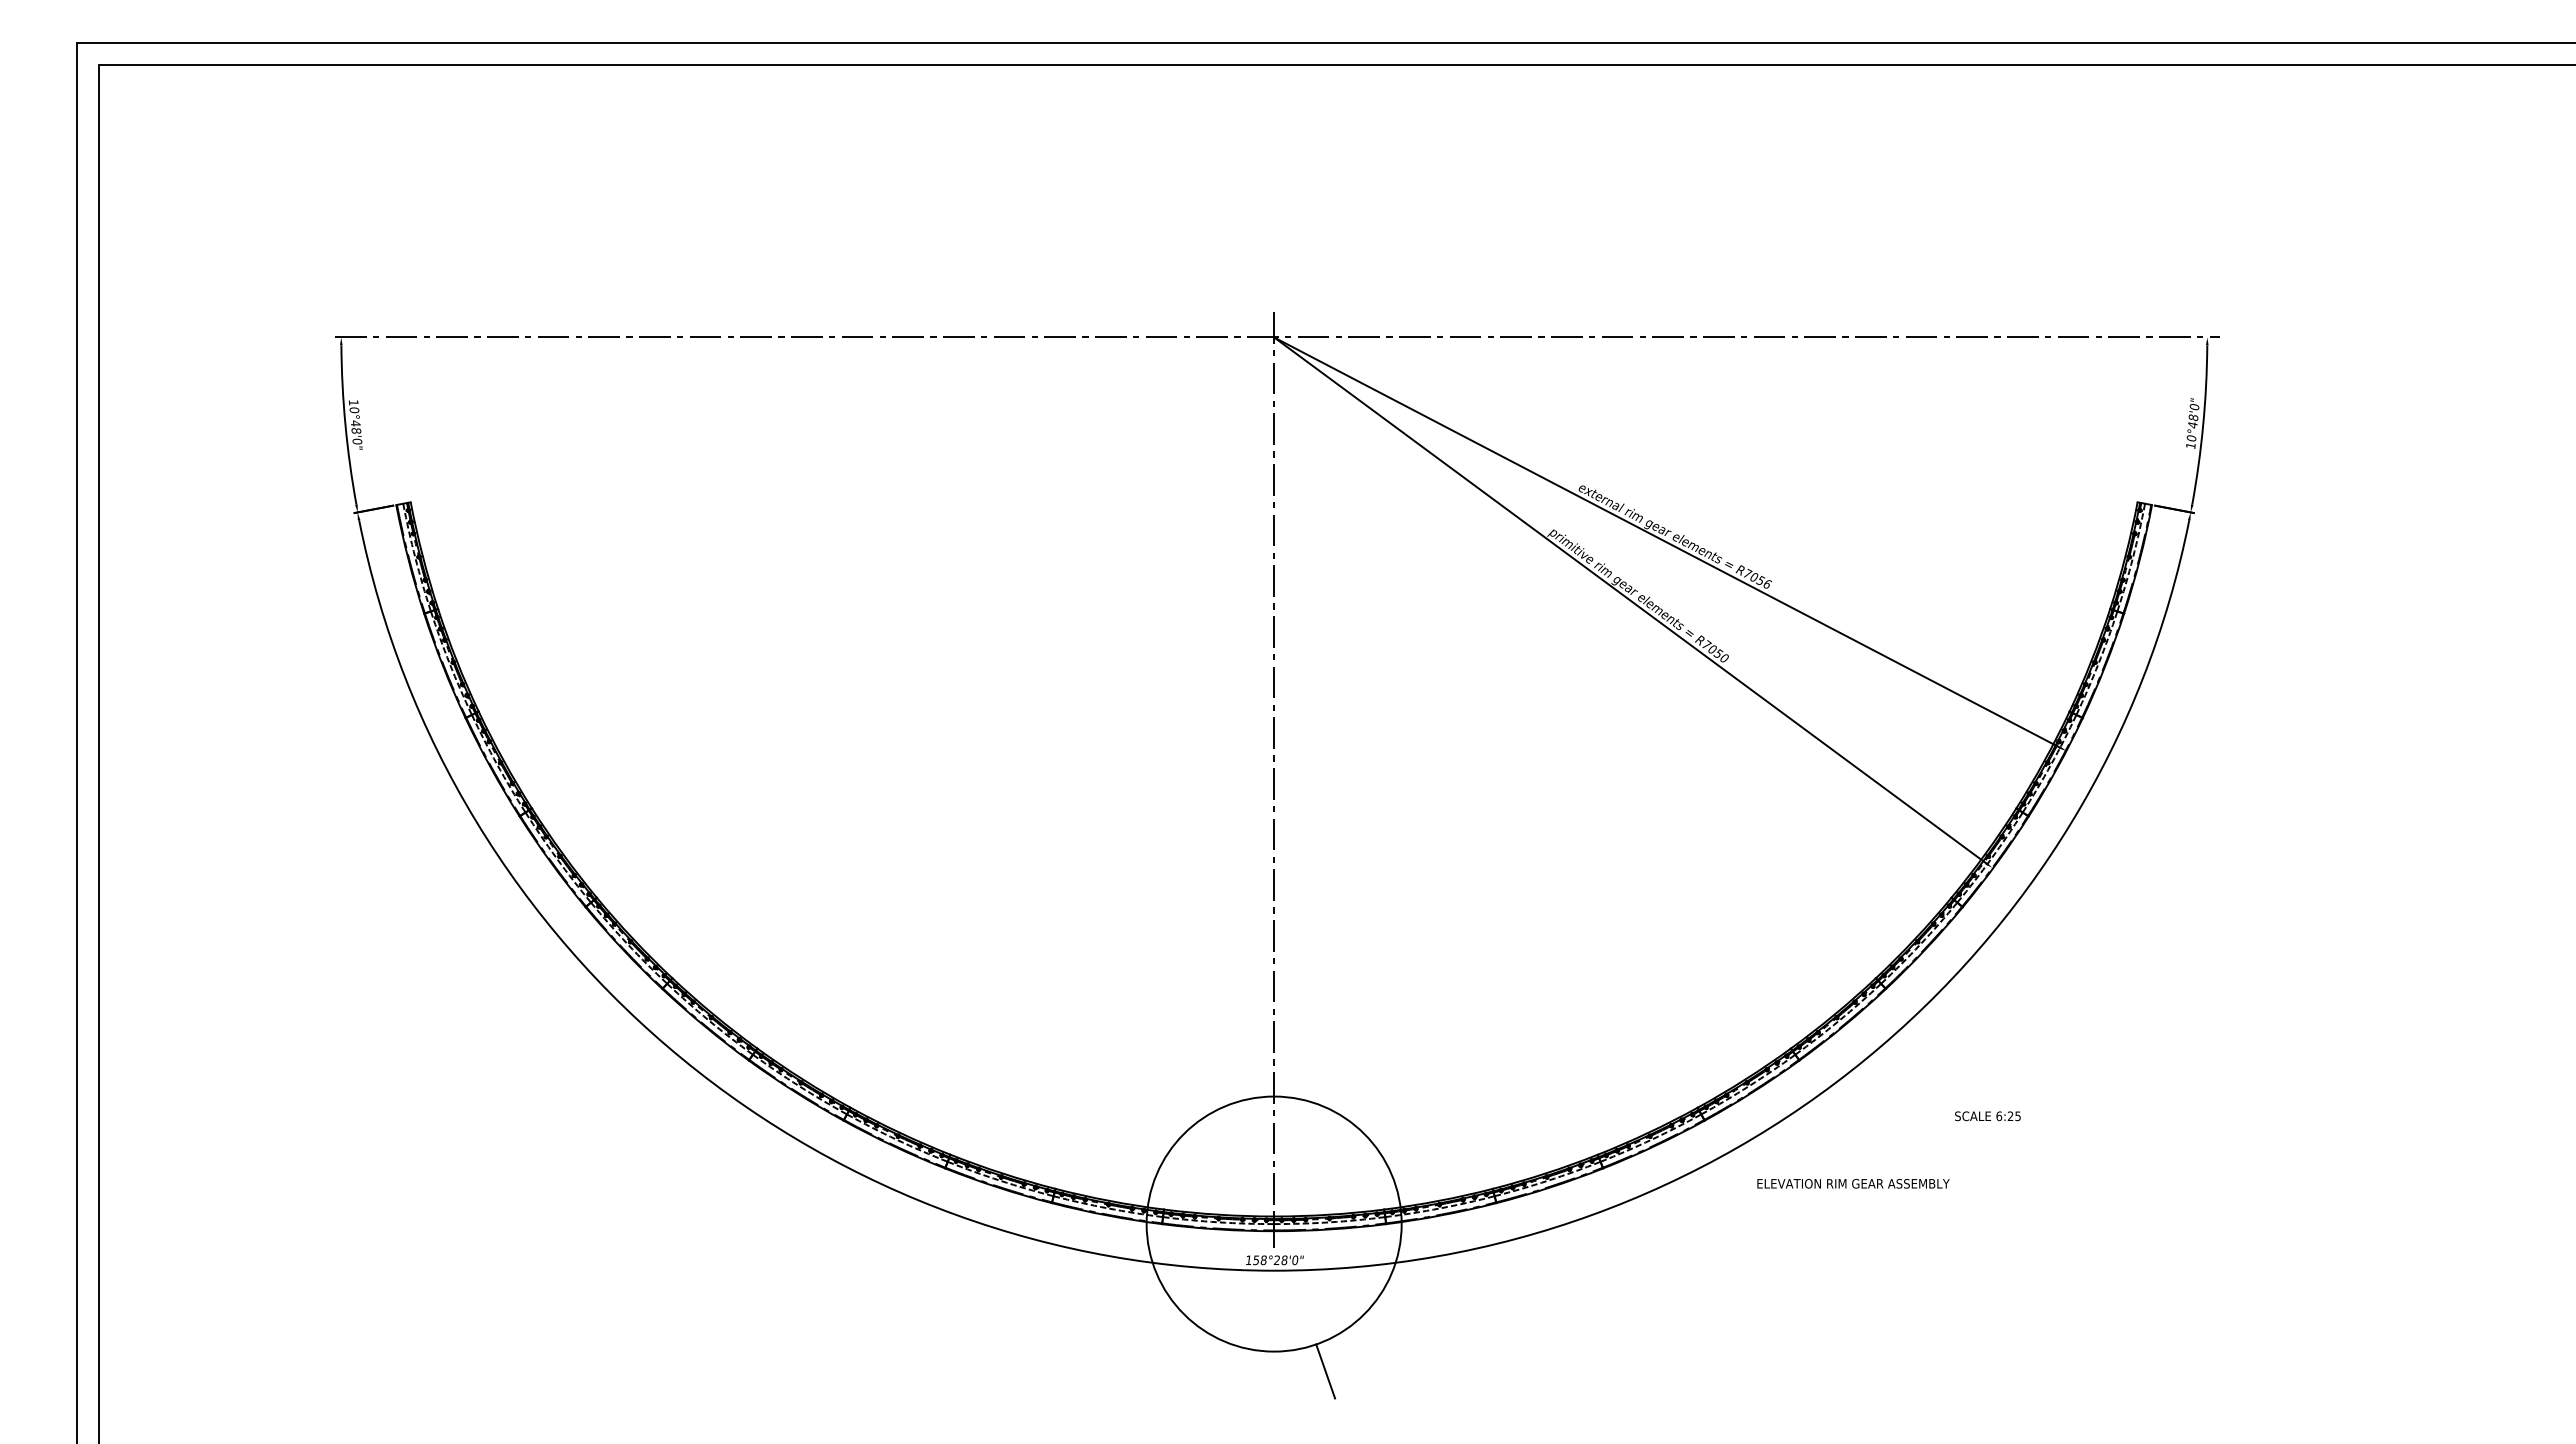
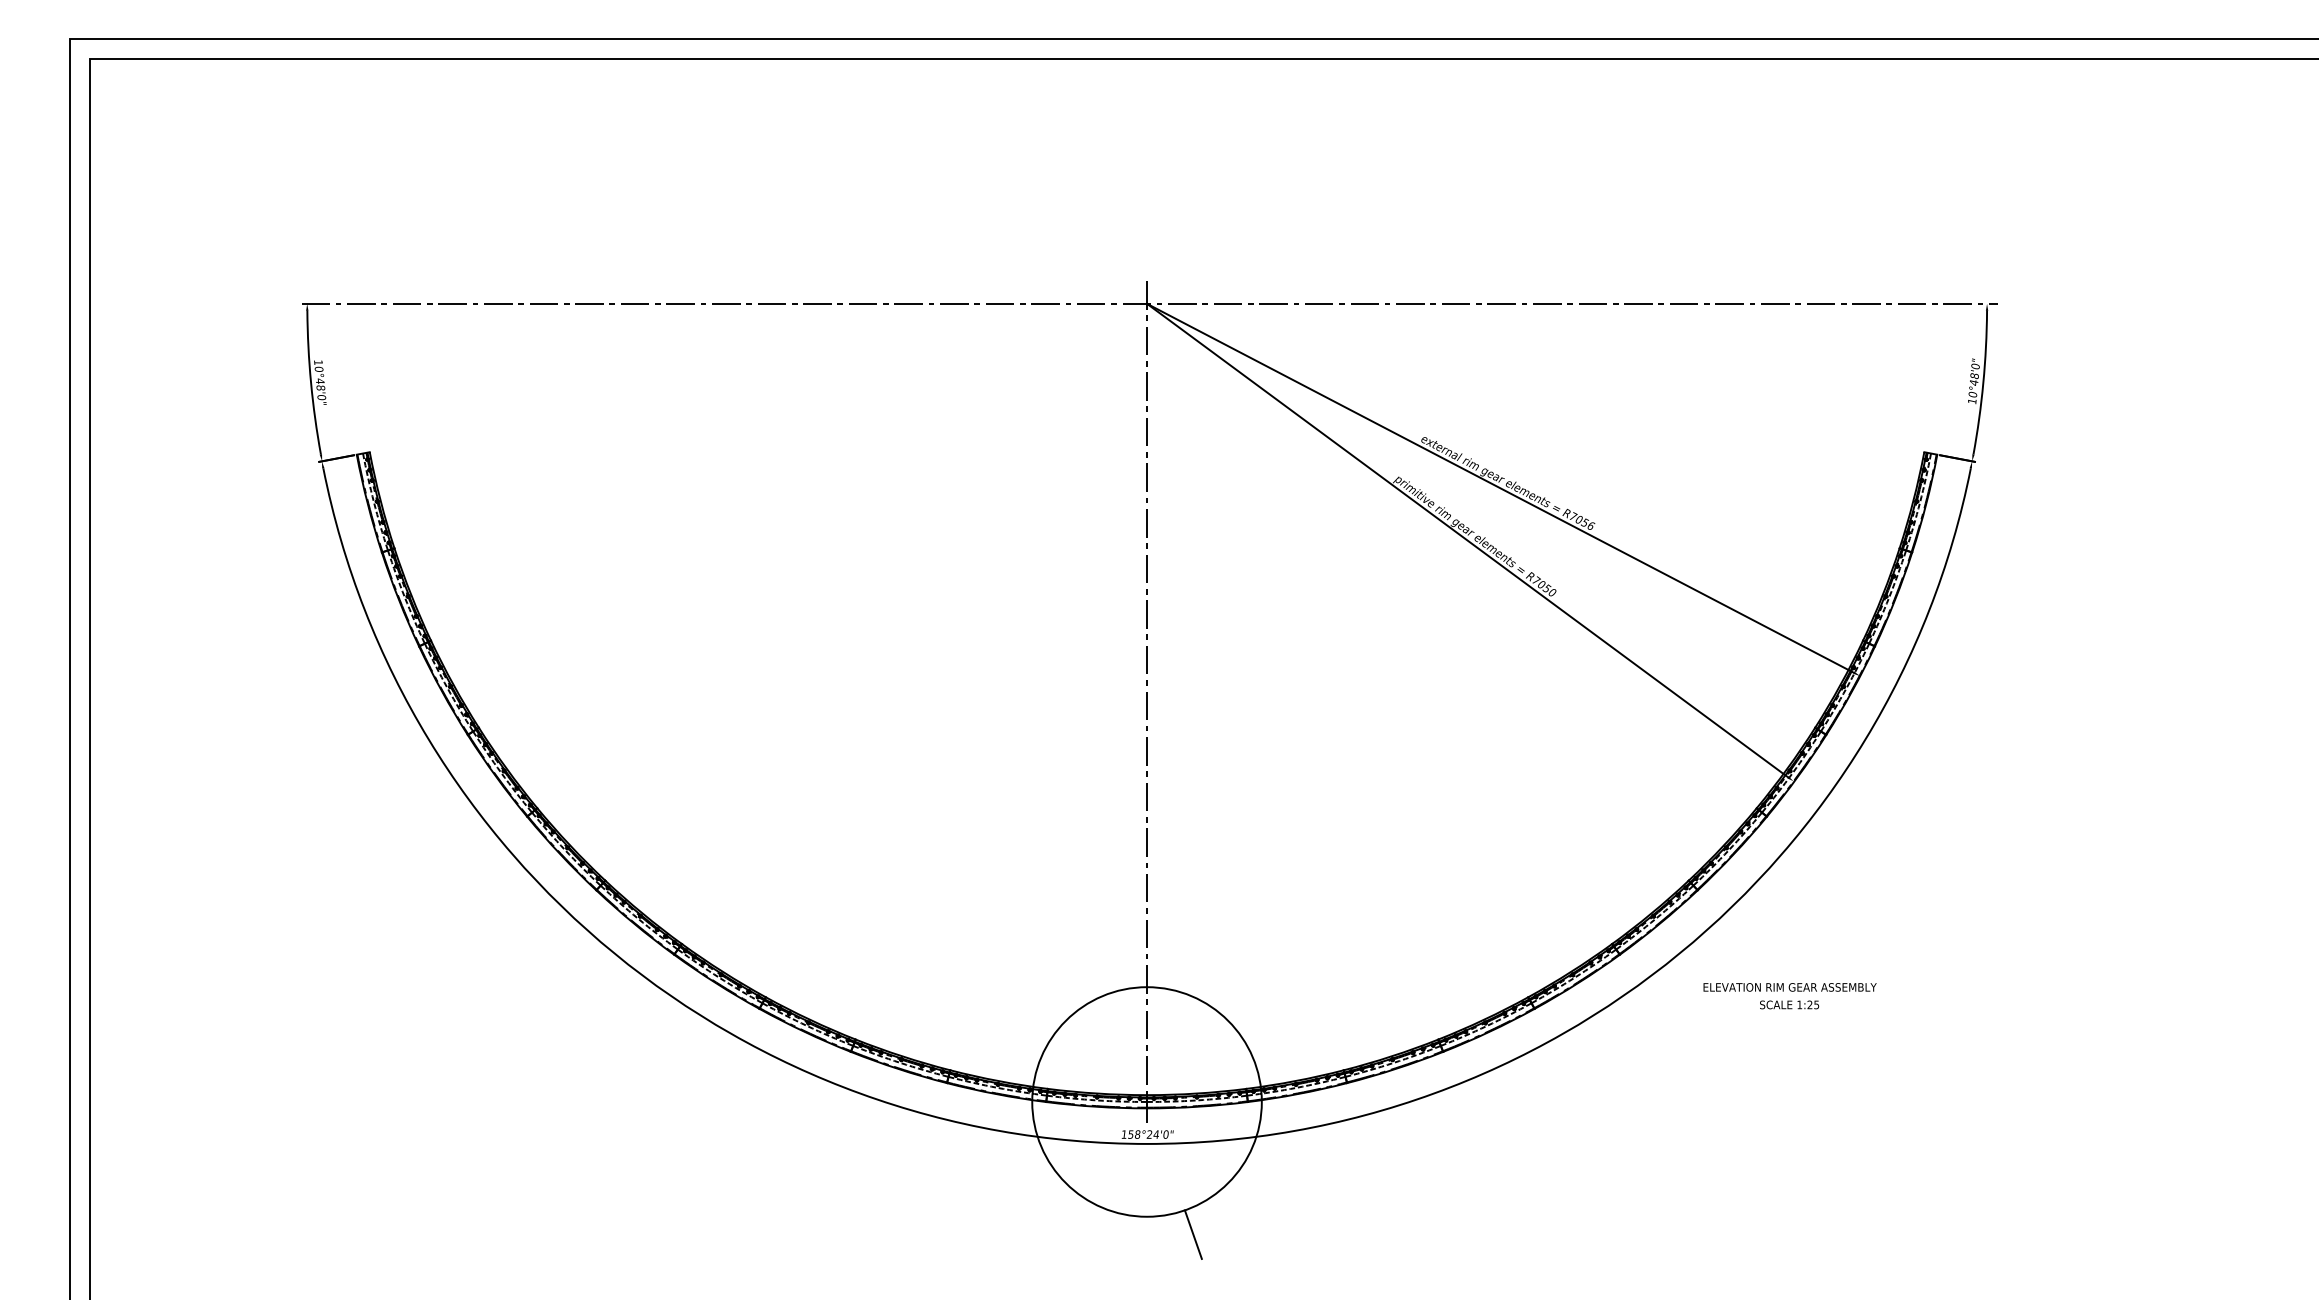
text: (1999, 1116) -> (1799, 1005), 6:25 -> 1:25
text: (1853, 1183) -> (1790, 987), moved
text: (1284, 1260) -> (1156, 1134), 158°28'0" -> 158°24'0"

